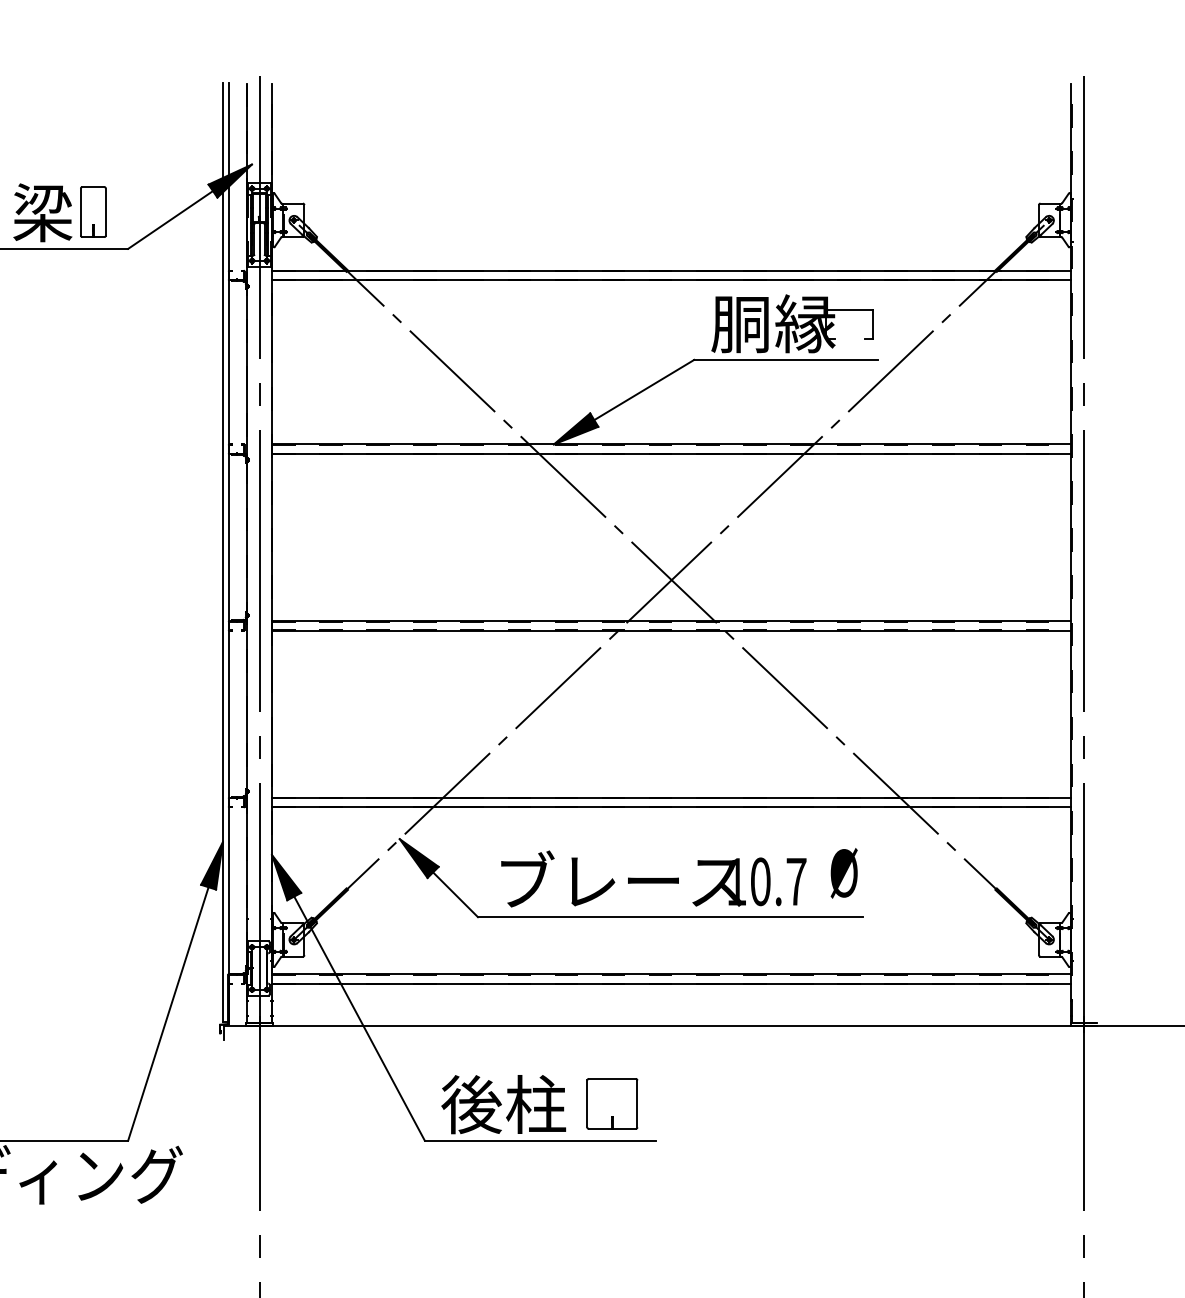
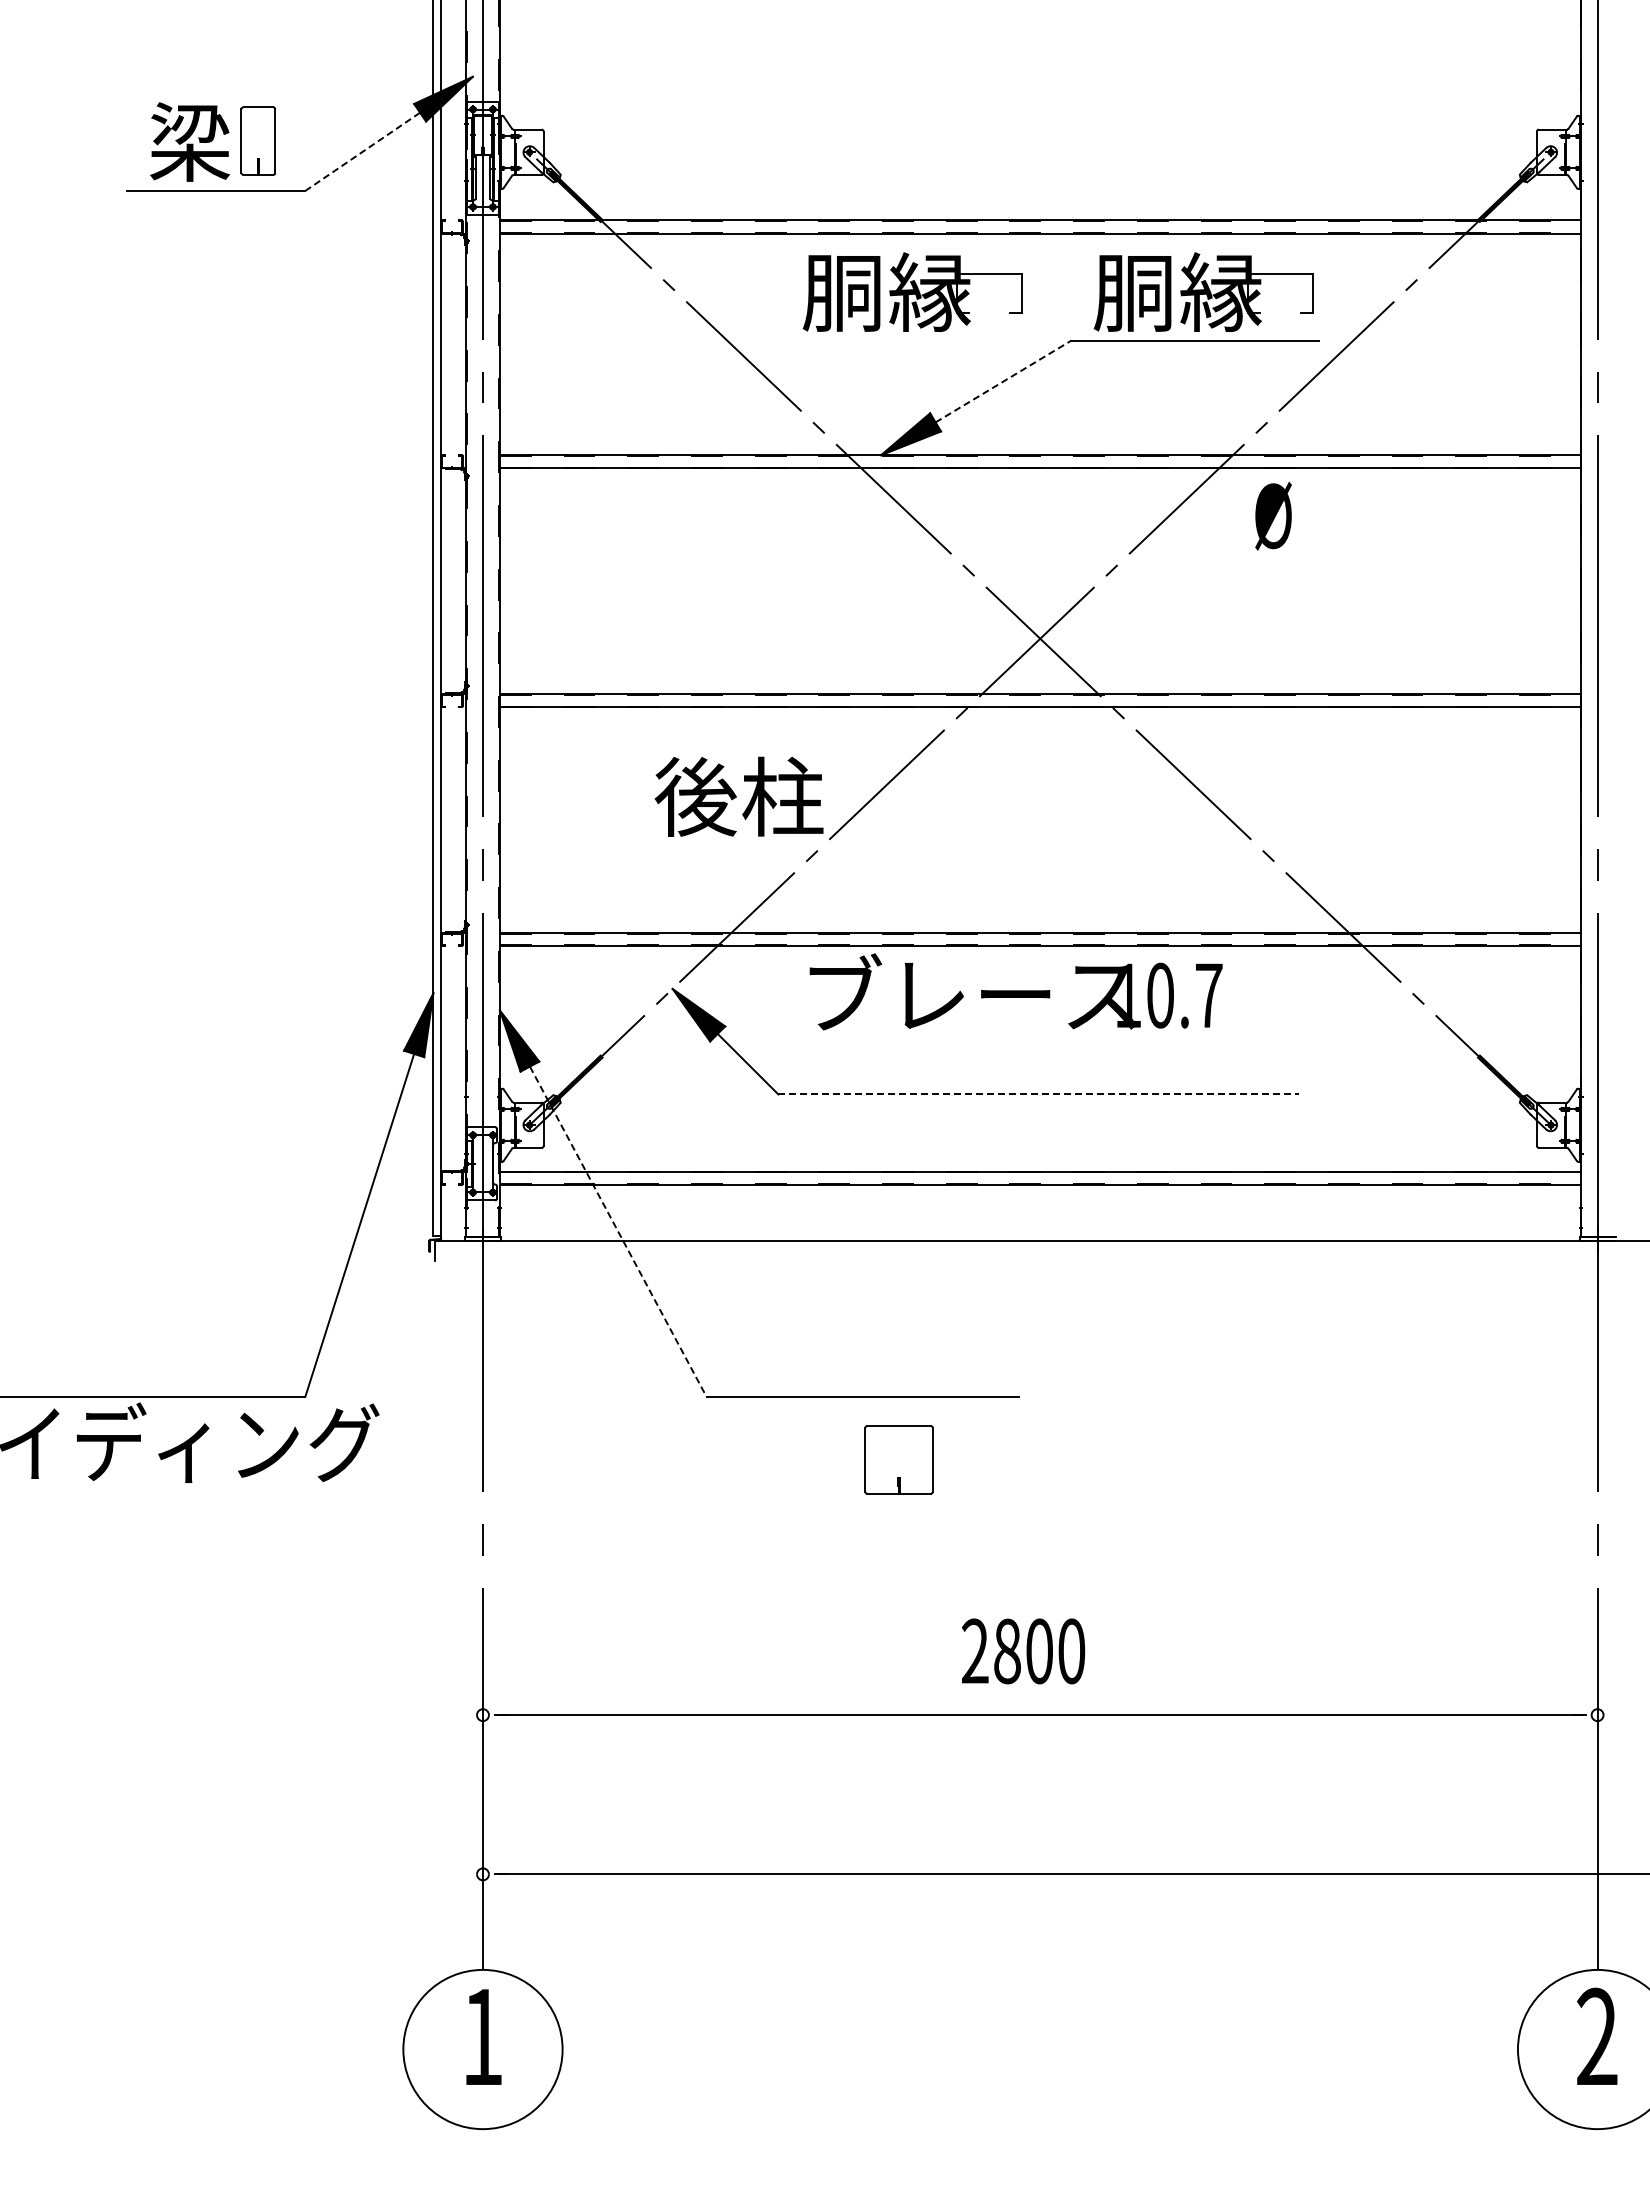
line: (170, 220) -> (362, 152), solid -> dashed
part: (577, 323) -> (912, 291), added
line: (644, 389) -> (1003, 381), solid -> dashed
text: (844, 872) -> (1273, 515), moved
text: (653, 878) -> (1015, 991), moved
line: (671, 917) -> (1039, 1094), solid -> dashed
line: (359, 1019) -> (618, 1232), solid -> dashed
part: (611, 1103) -> (898, 1459), moved
text: (503, 1104) -> (738, 796), moved

